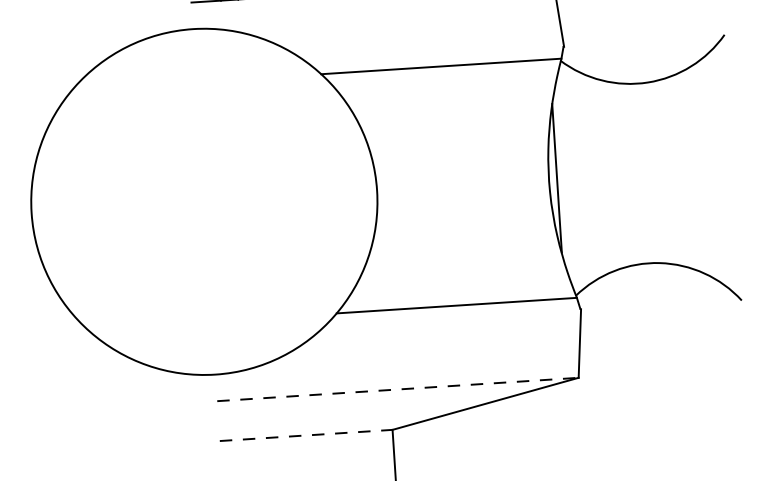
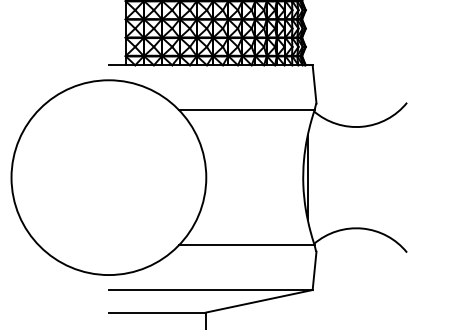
line: (397, 390) -> (210, 290), dashed -> solid
line: (306, 435) -> (157, 312), dashed -> solid

